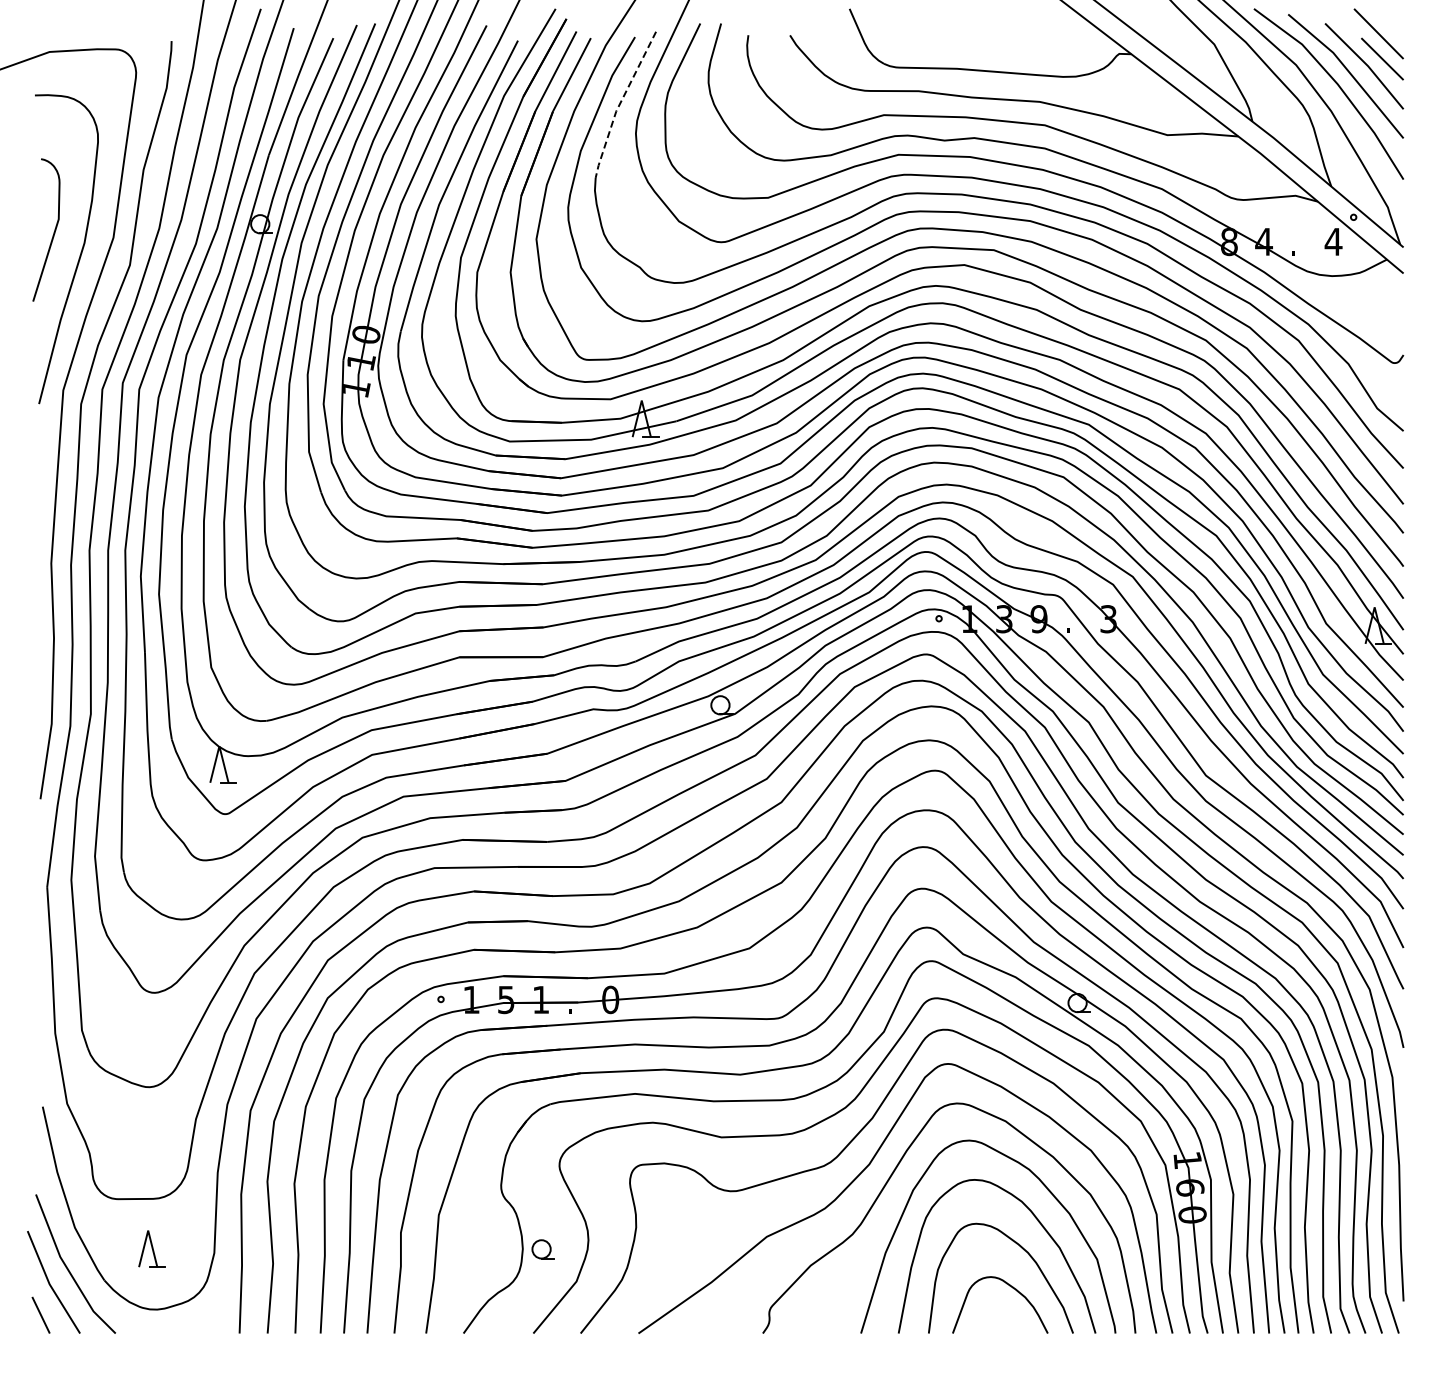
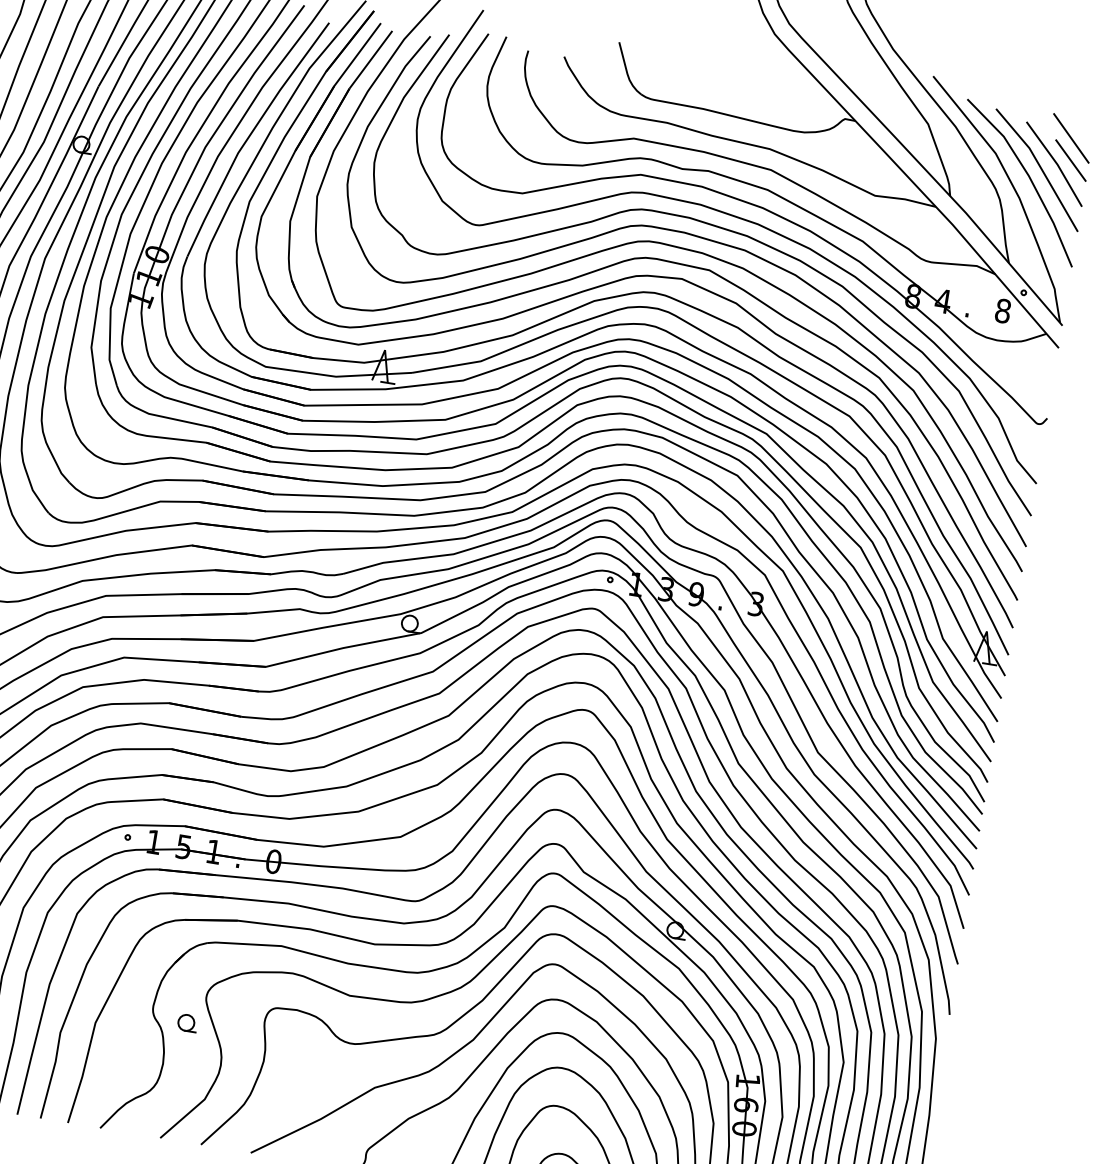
line: (619, 104) -> (407, 92), dashed -> solid
text: (1333, 241) -> (1003, 310), 4 -> 8
part: (542, 1249) -> (187, 1023), moved

